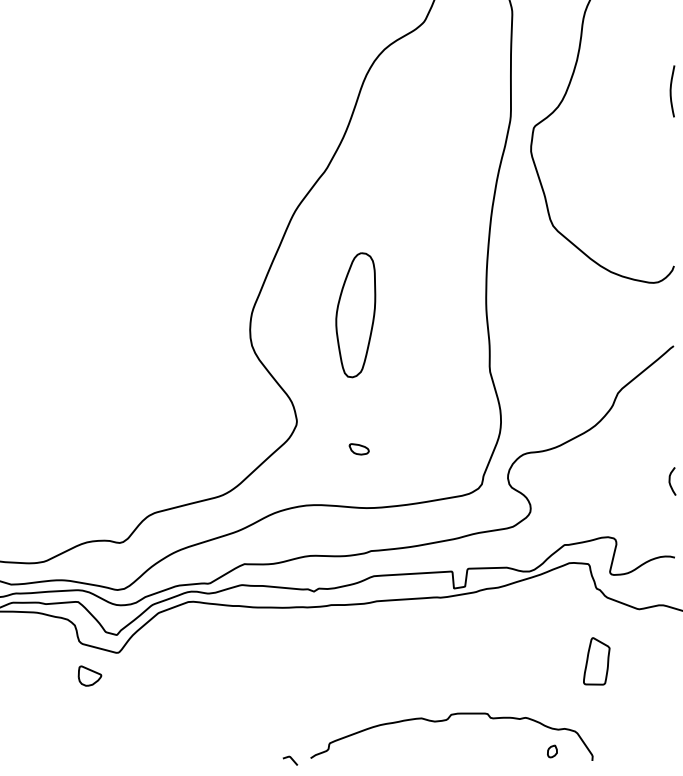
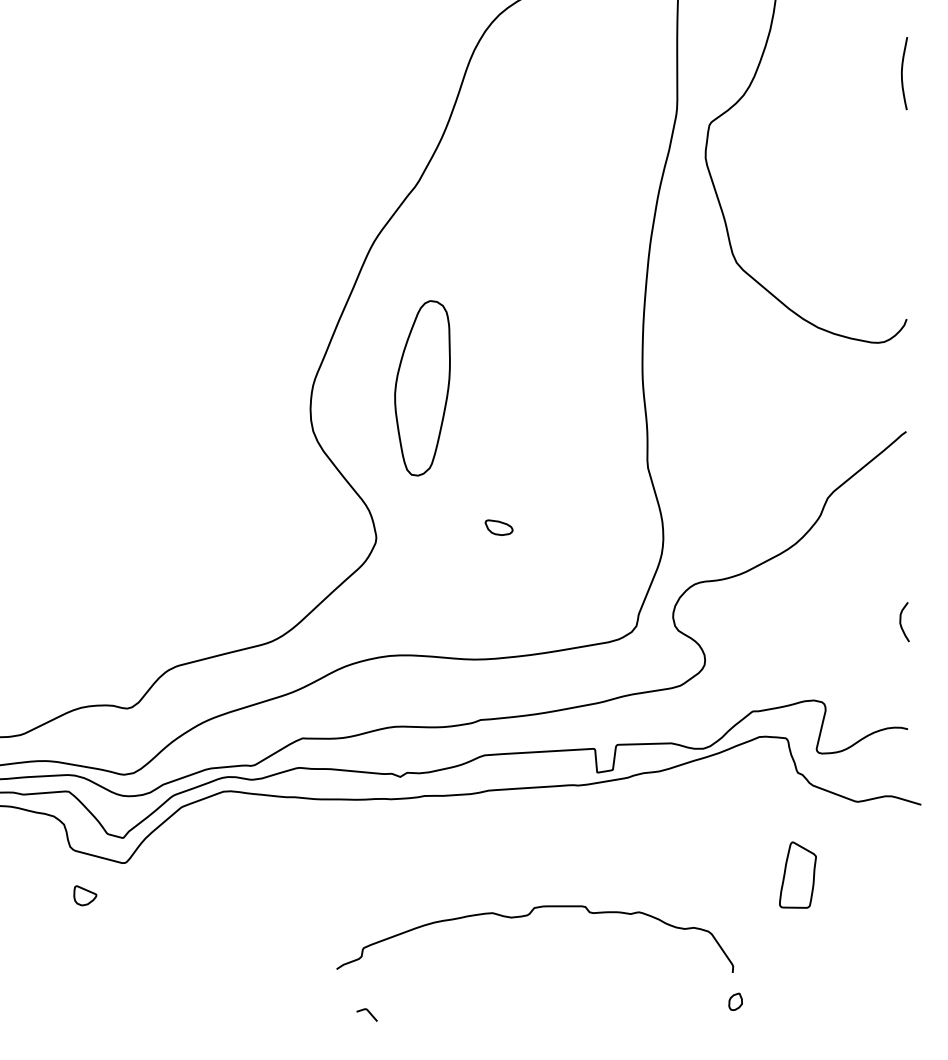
part: (355, 315) -> (422, 388), moved
part: (358, 449) -> (498, 527), moved
part: (89, 675) -> (84, 894), size x0.7
curve: (445, 721) -> (526, 917), moved

